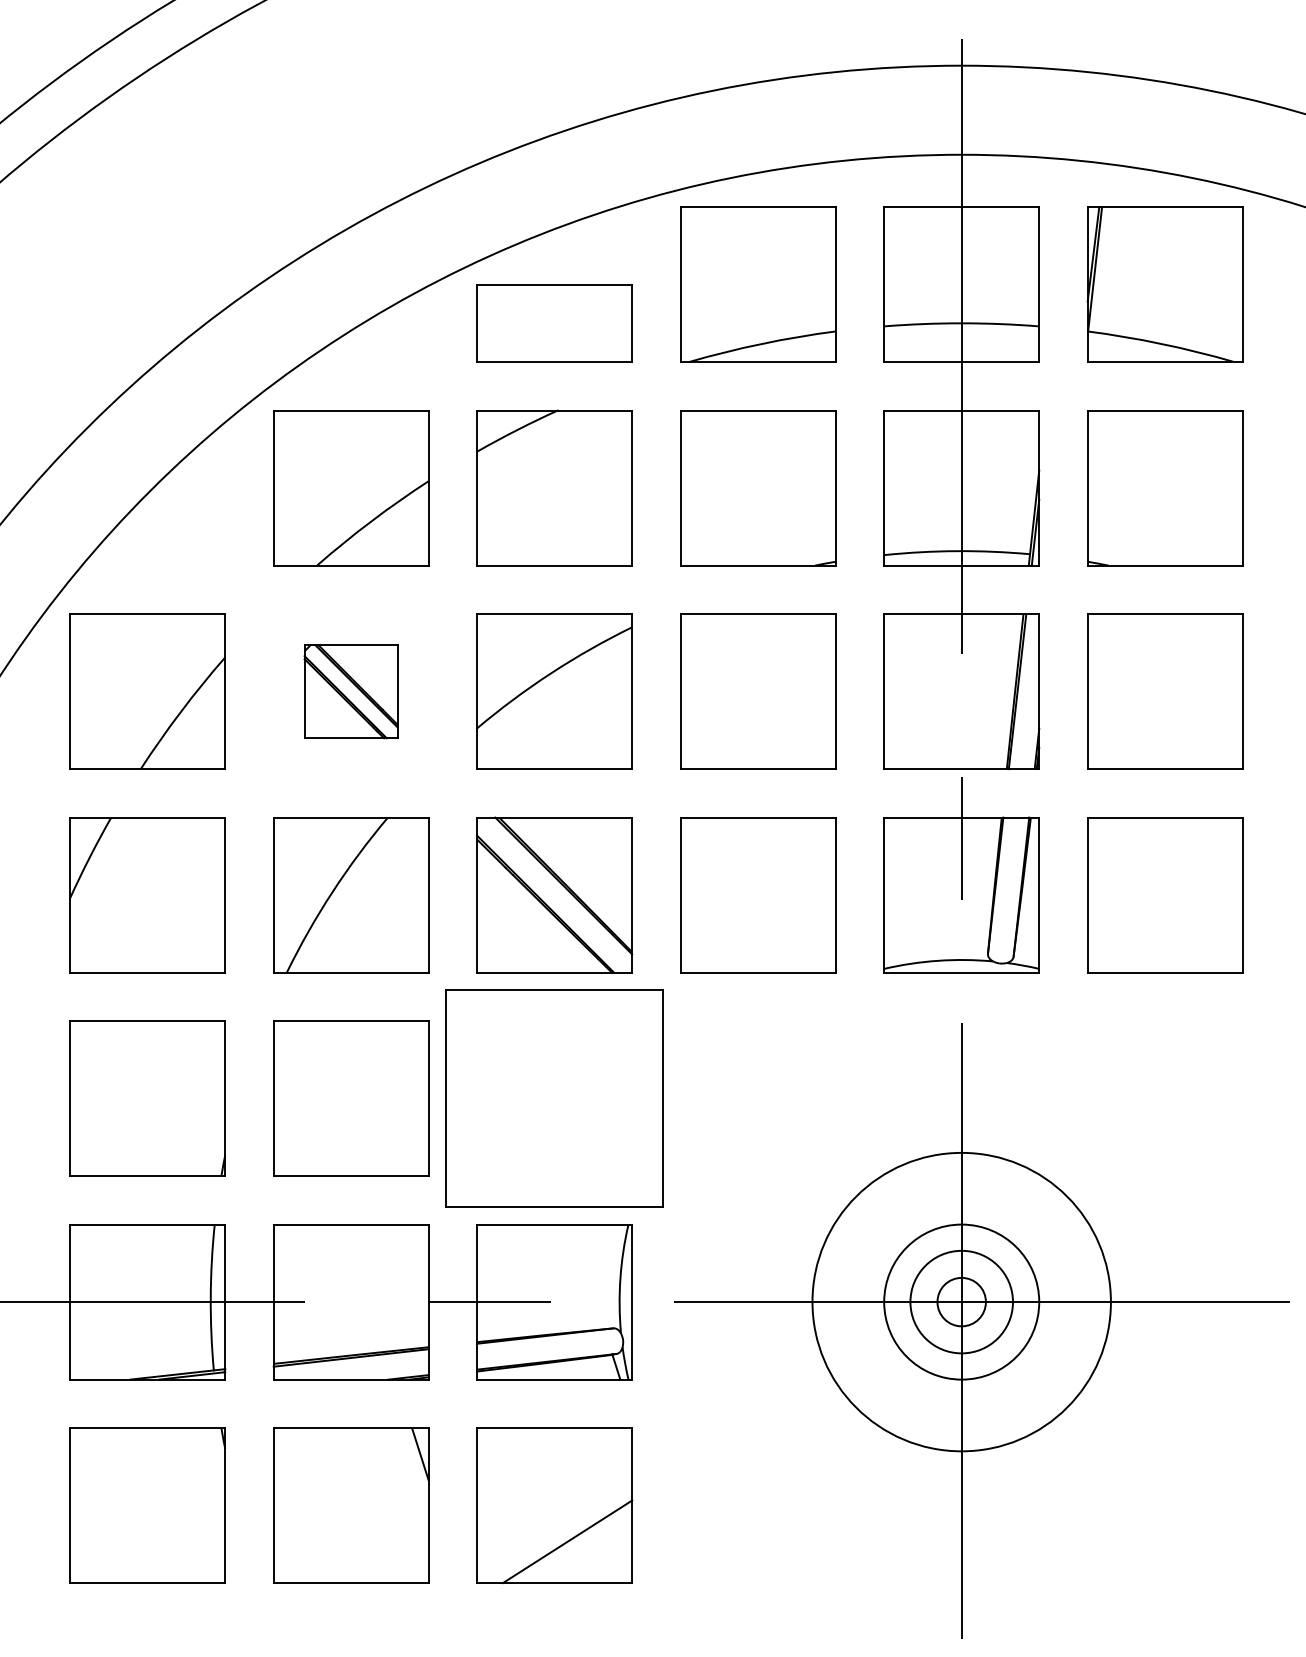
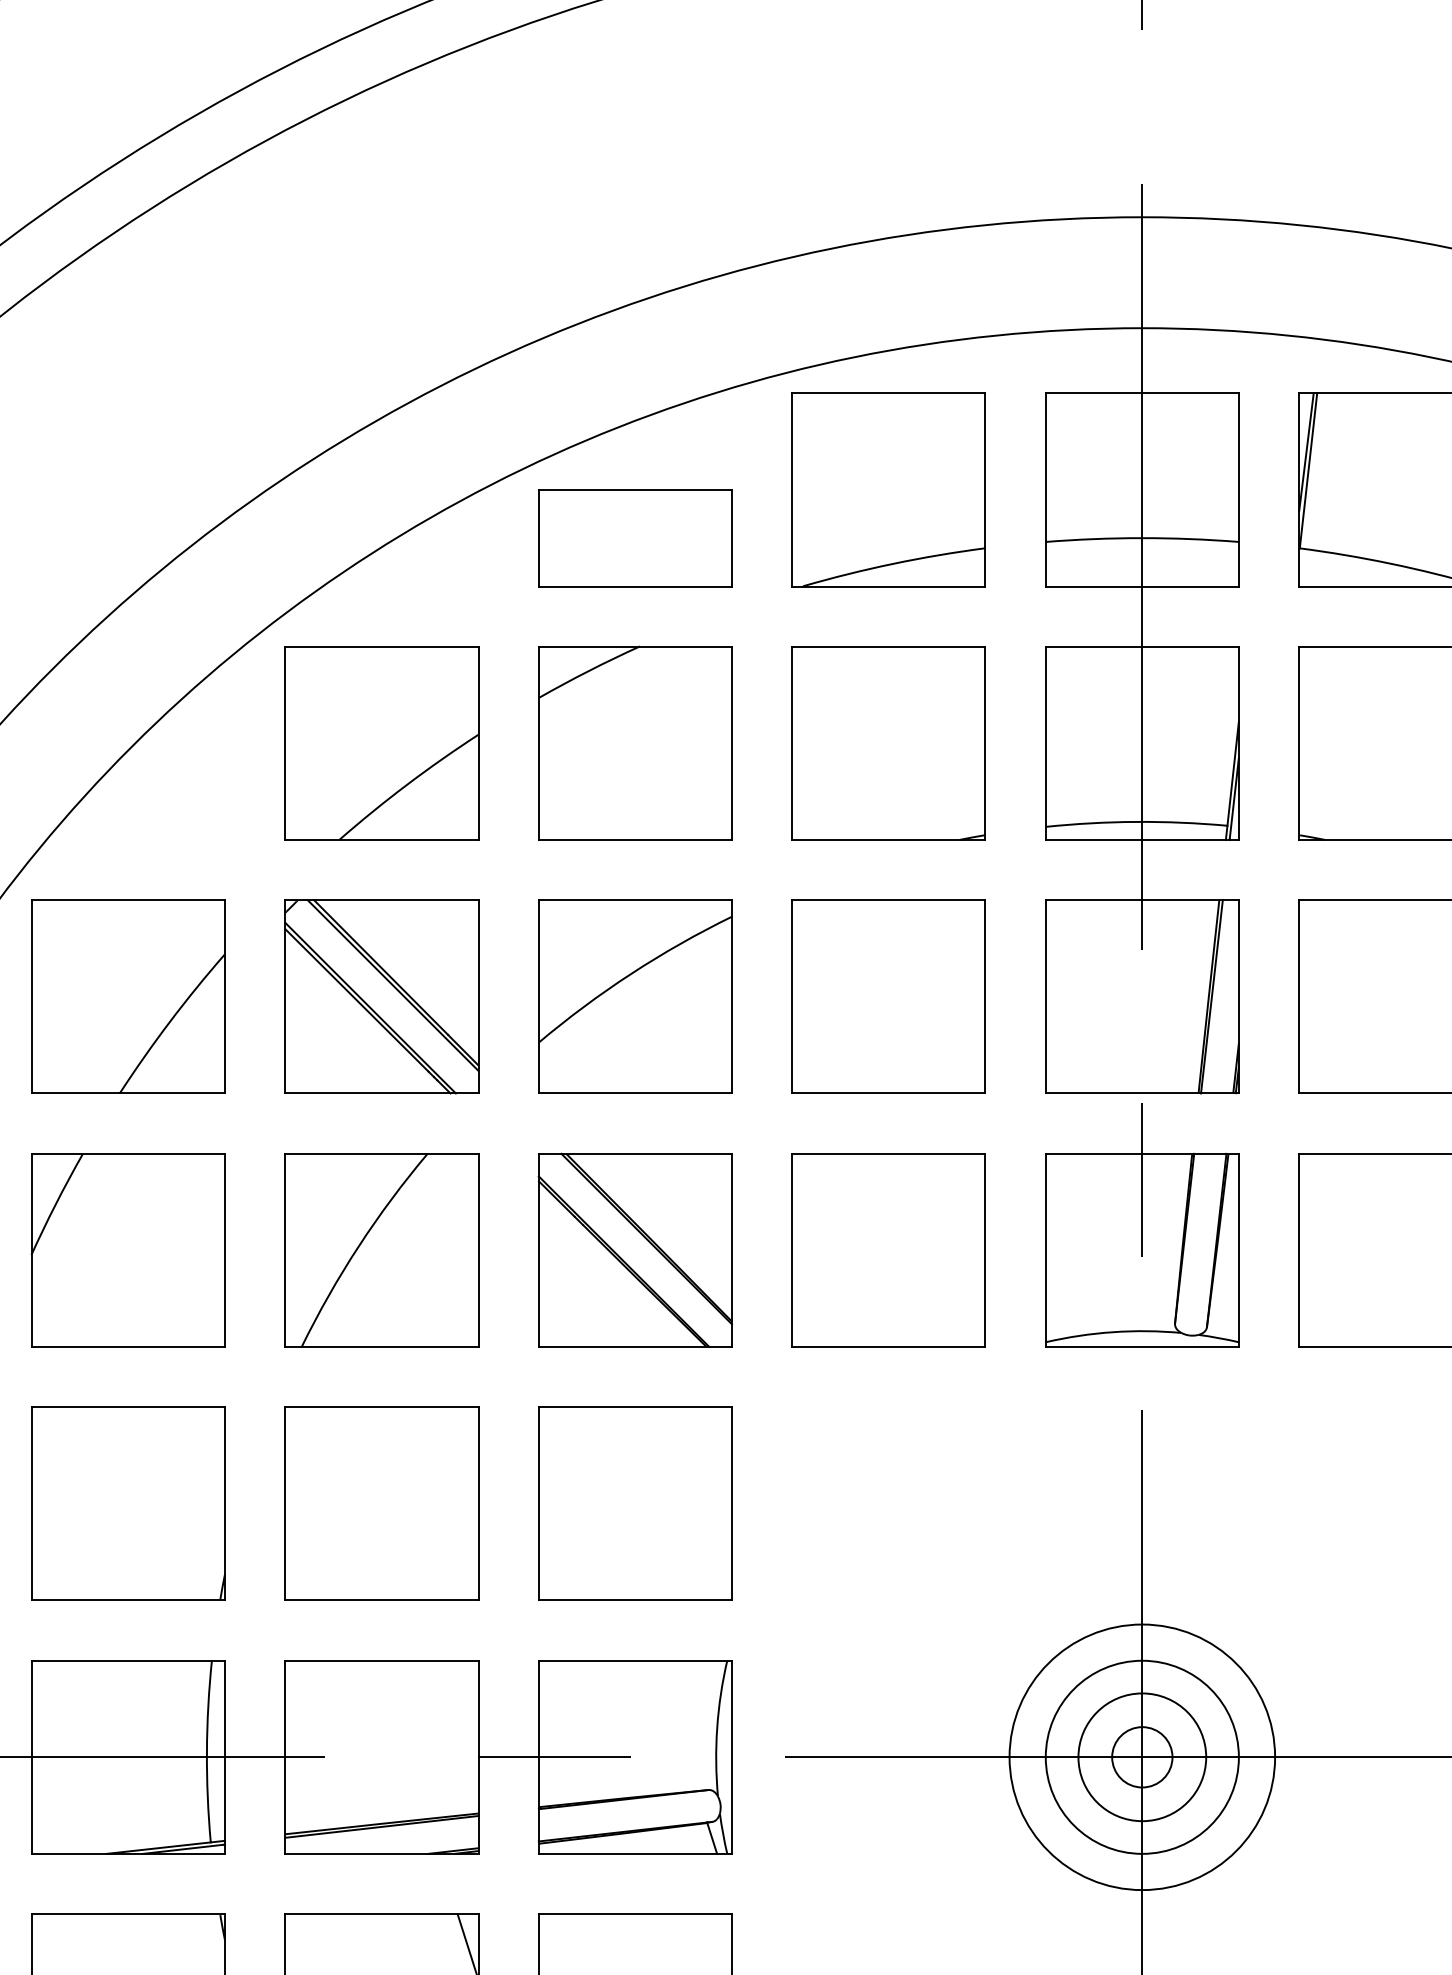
part: (350, 691) -> (381, 996), size x1.67
part: (554, 1098) -> (635, 1503), size x0.71
circle: (961, 1301) -> (1142, 1756), size x0.71

